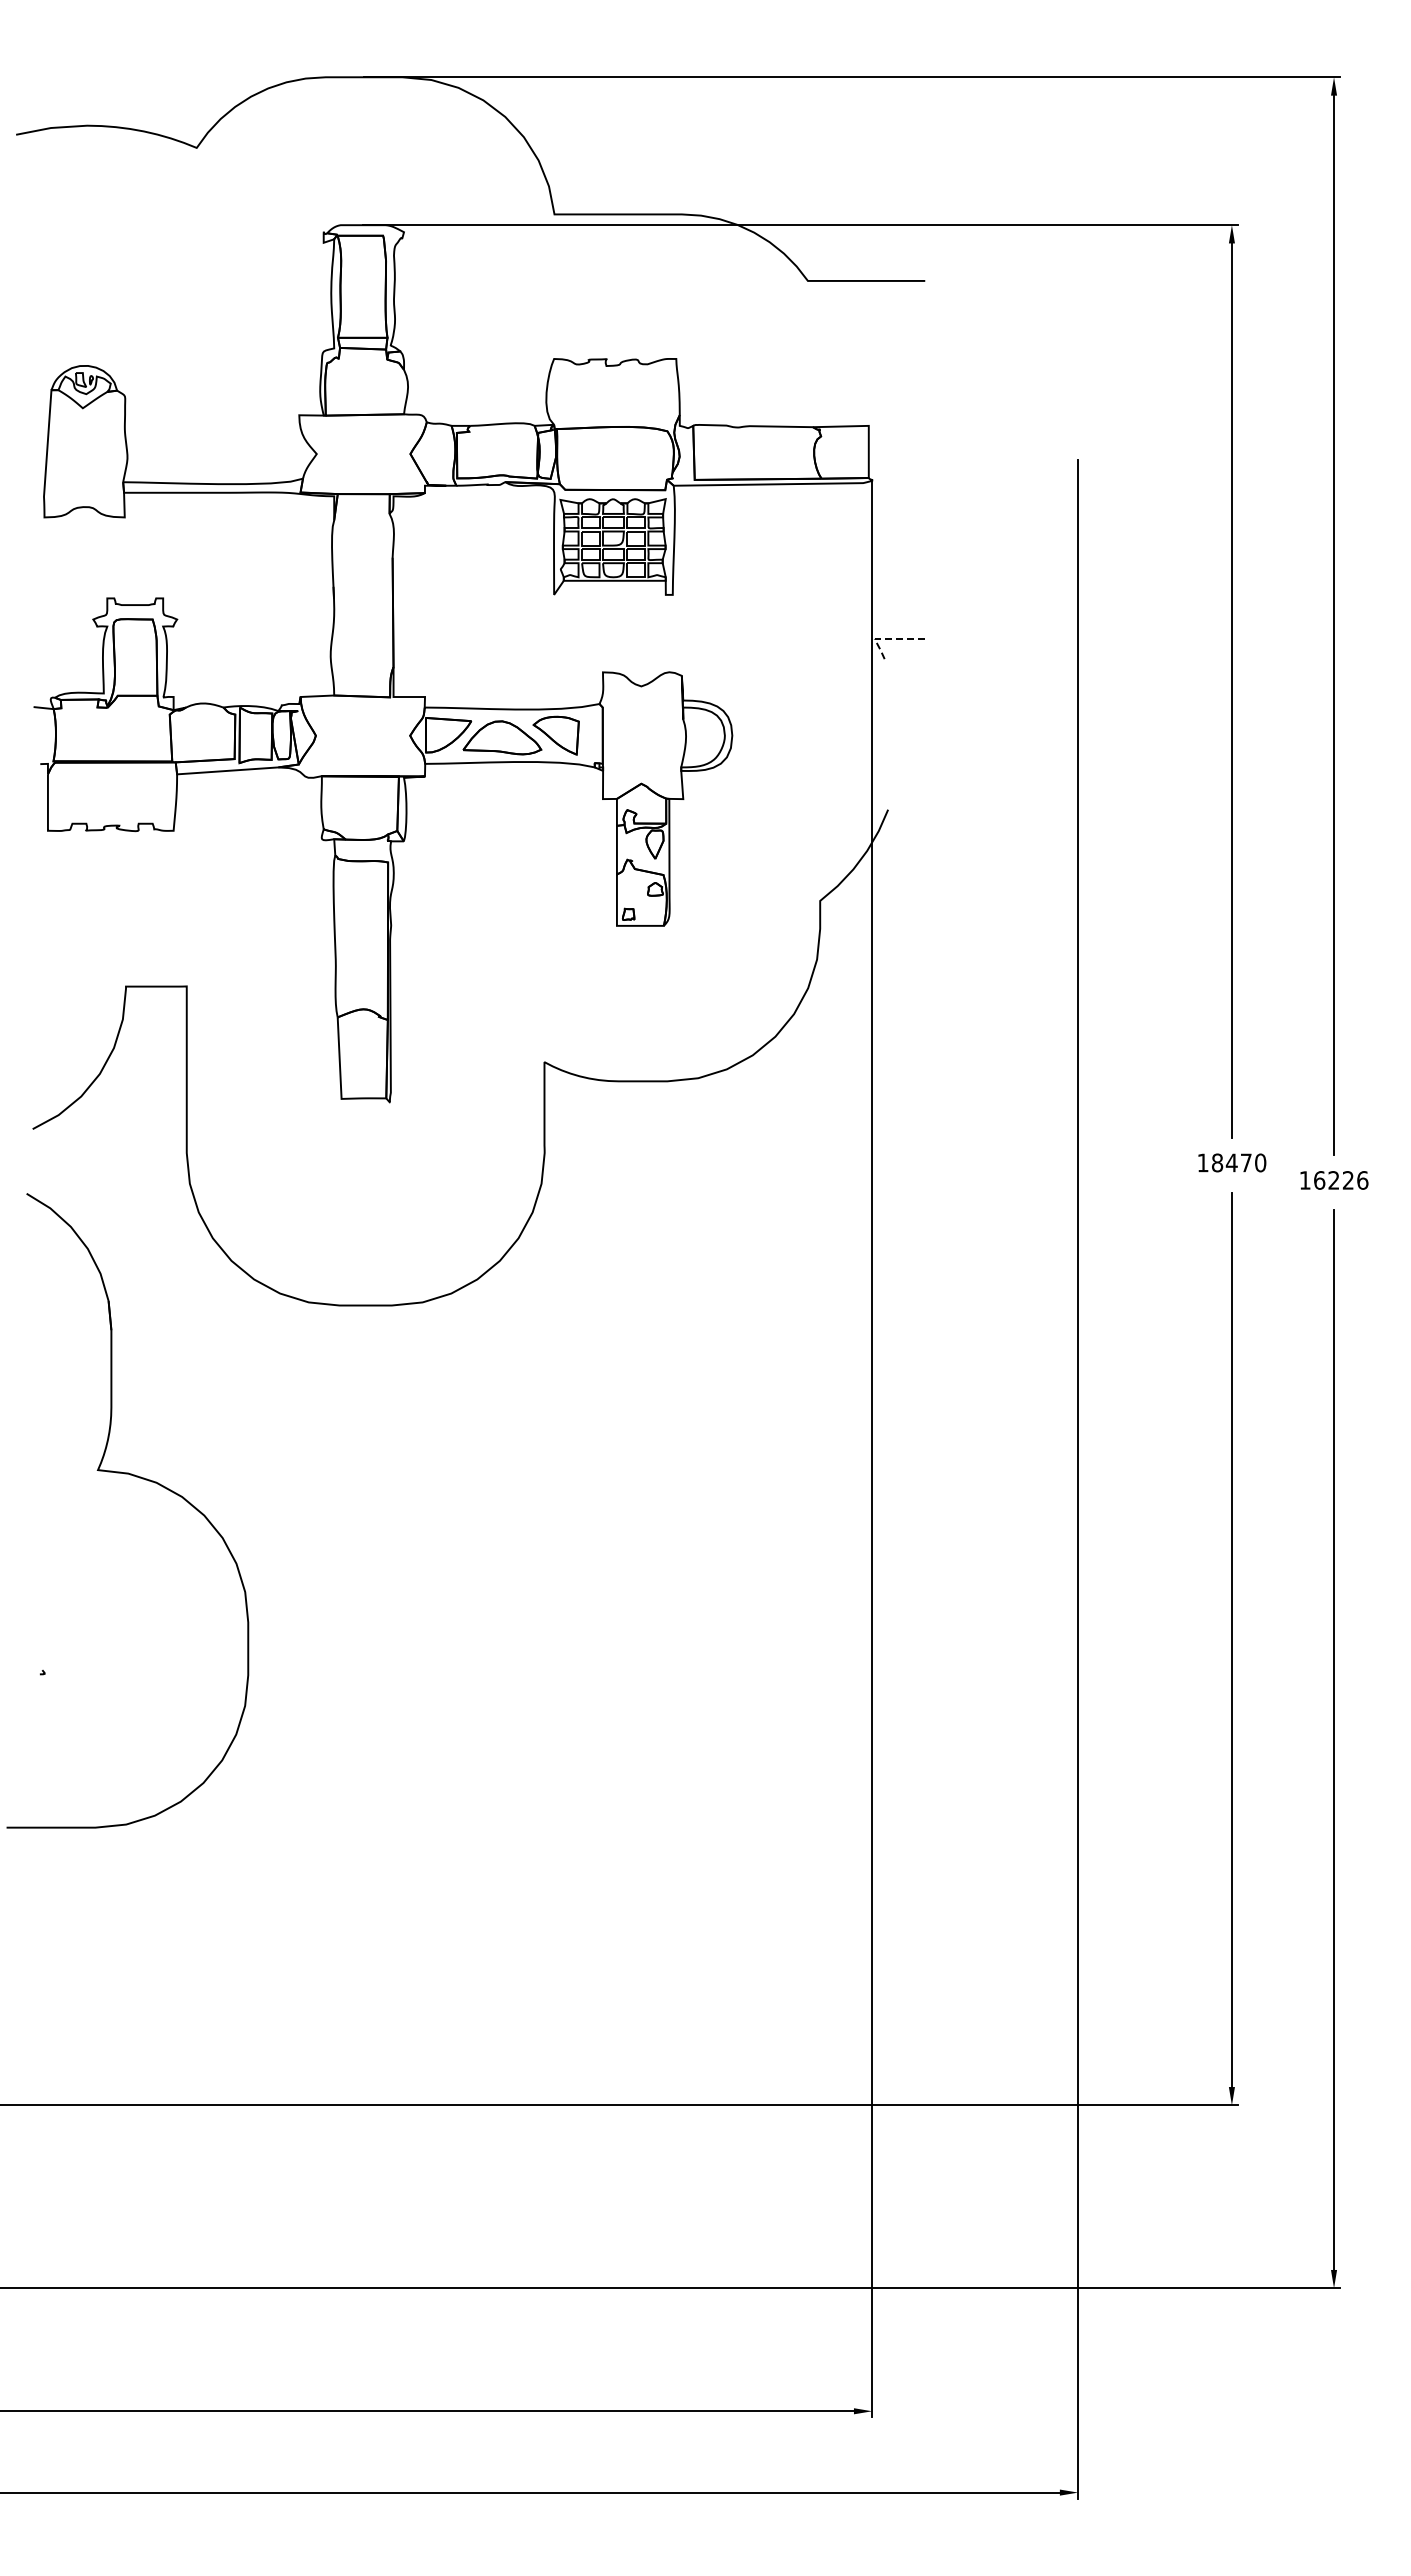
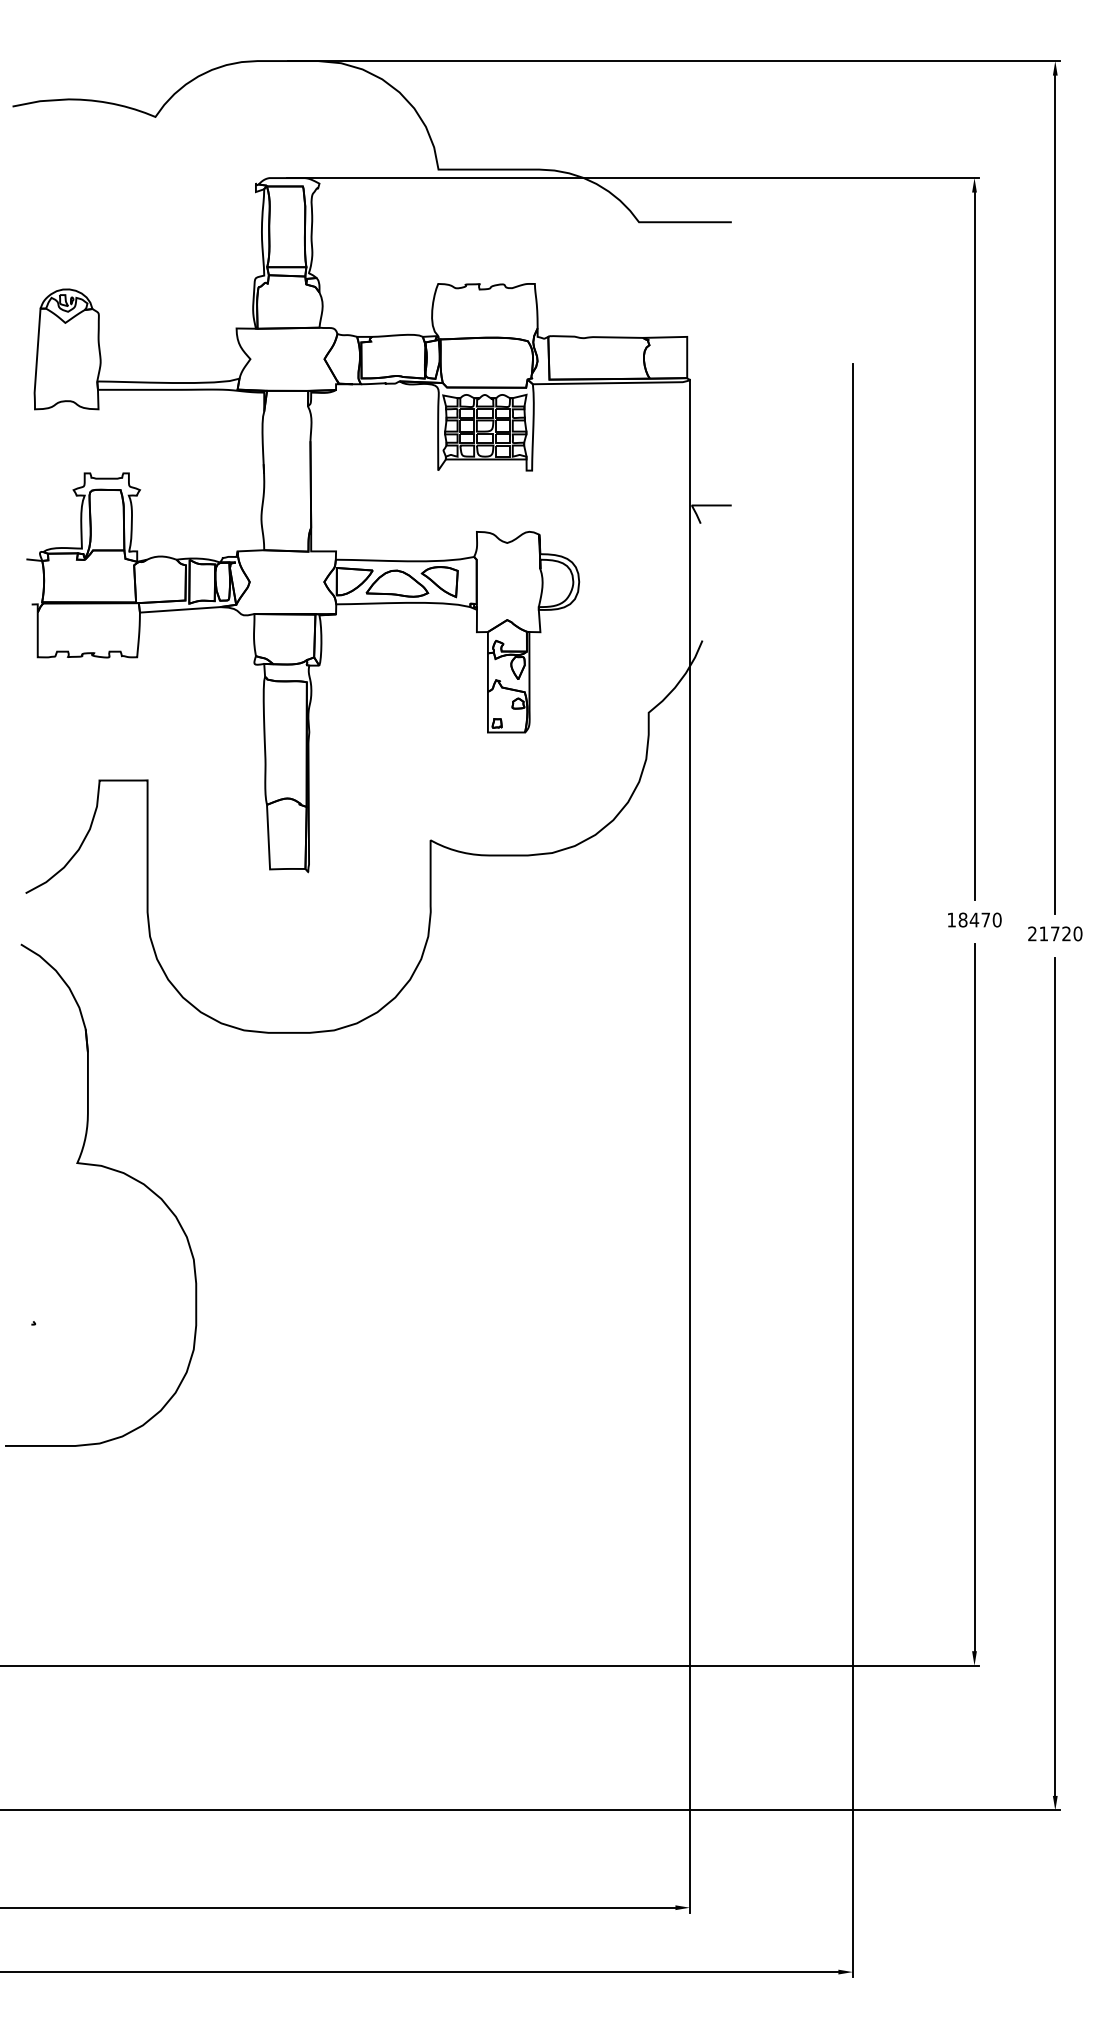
line: (885, 638) -> (700, 505), dashed -> solid
text: (1333, 1180) -> (1054, 933), 16226 -> 21720

